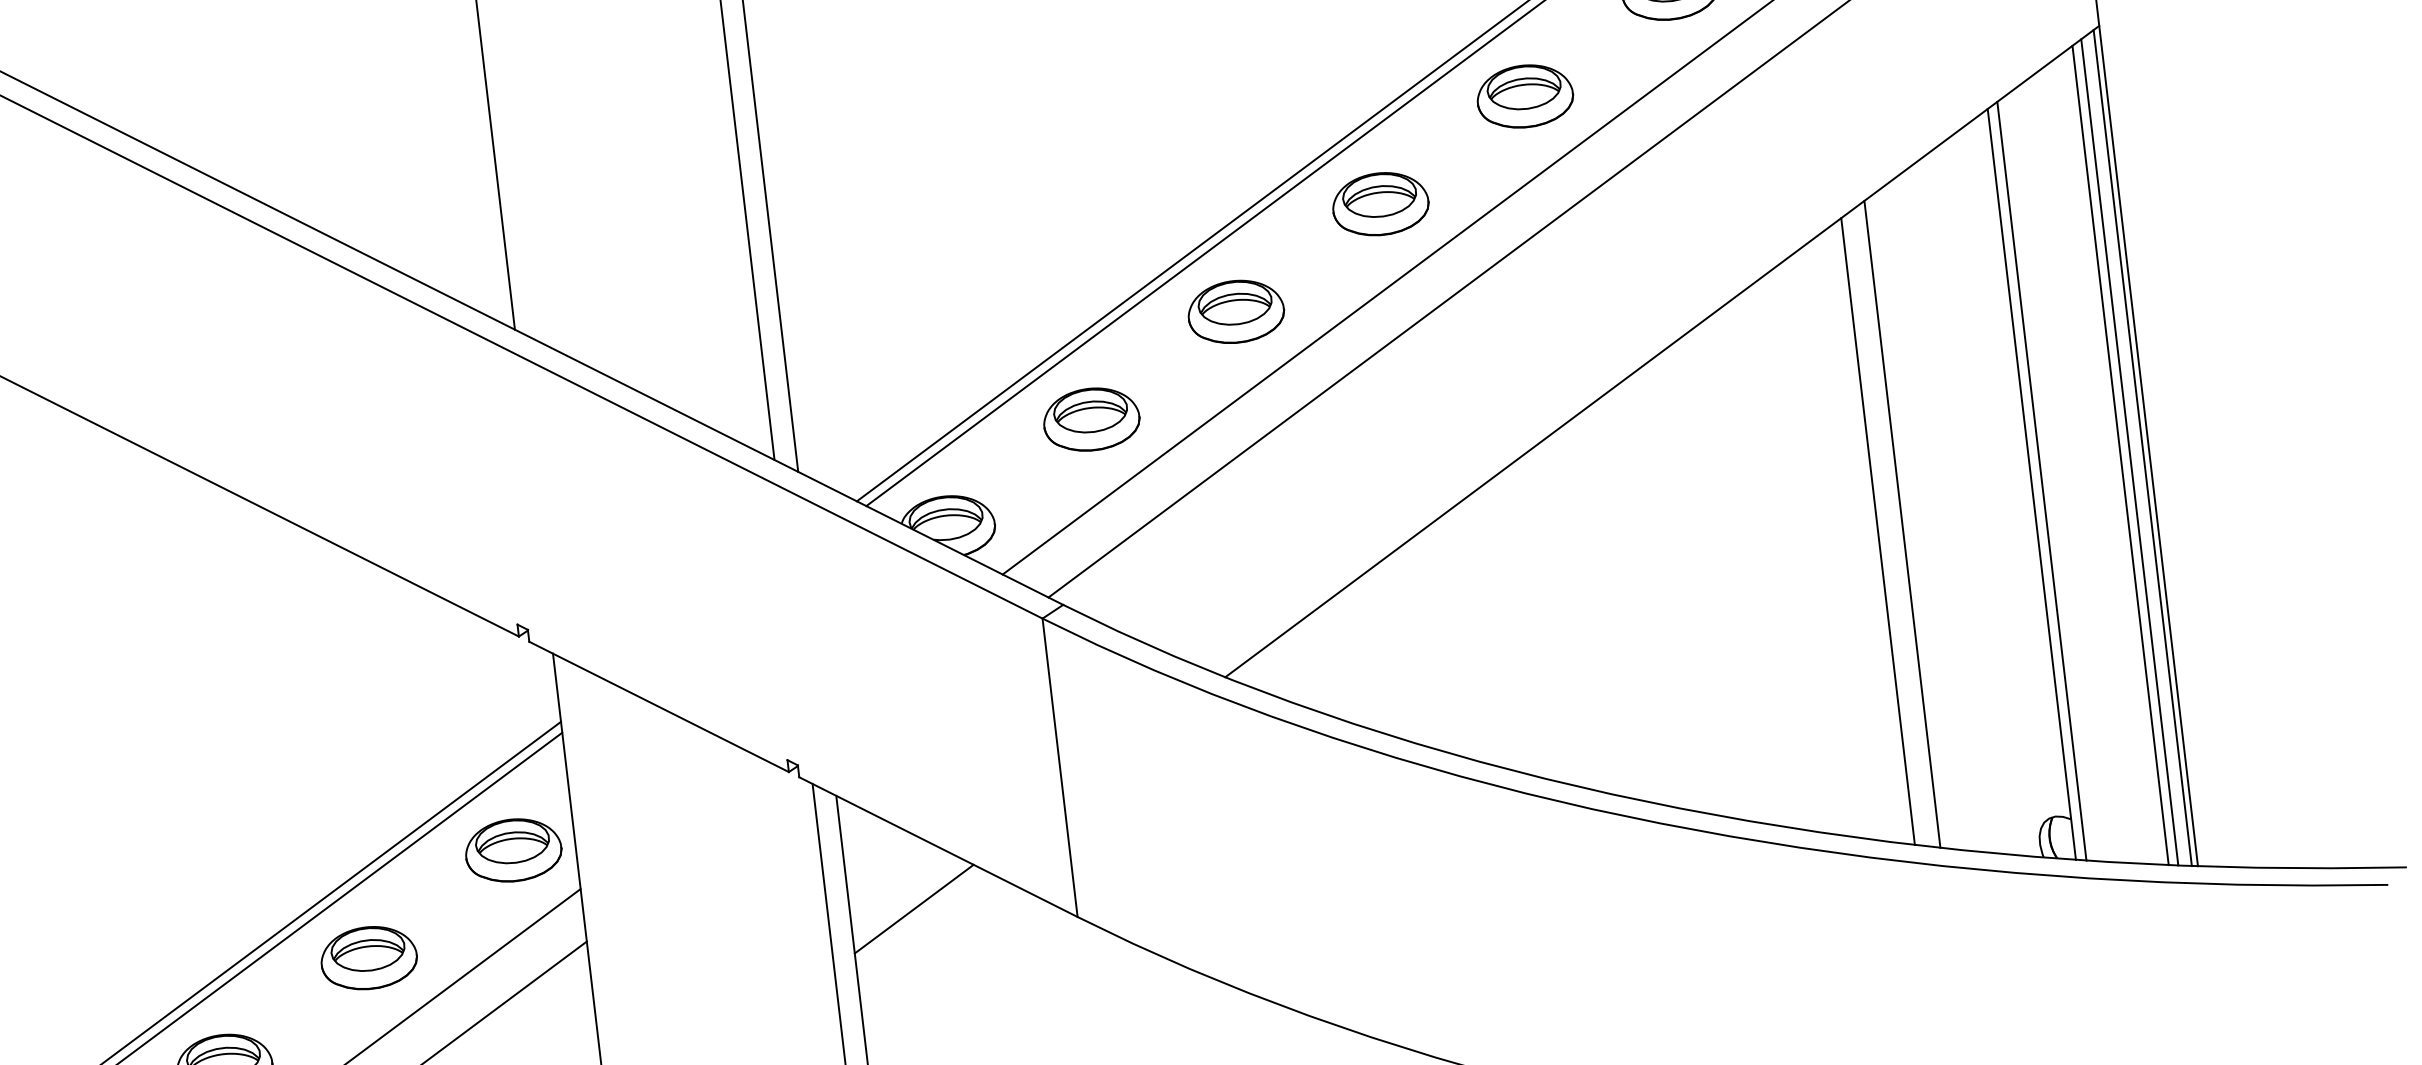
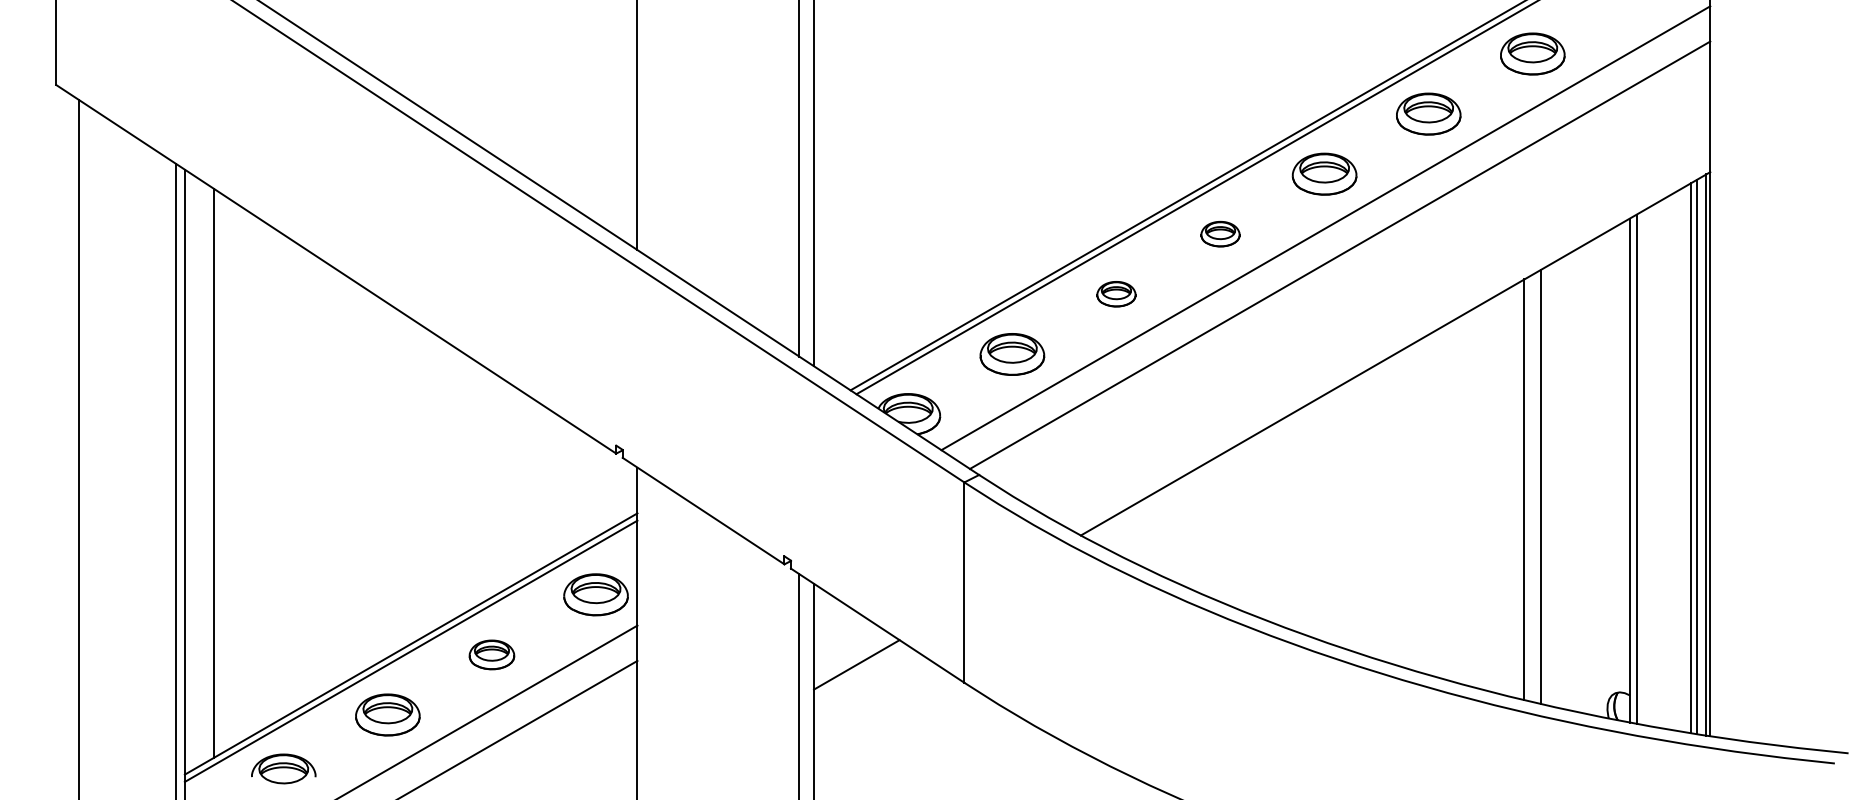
part: (1380, 202) -> (1220, 233), size x0.6
part: (1236, 310) -> (1116, 293), size x0.6
part: (368, 957) -> (491, 654), size x0.7

